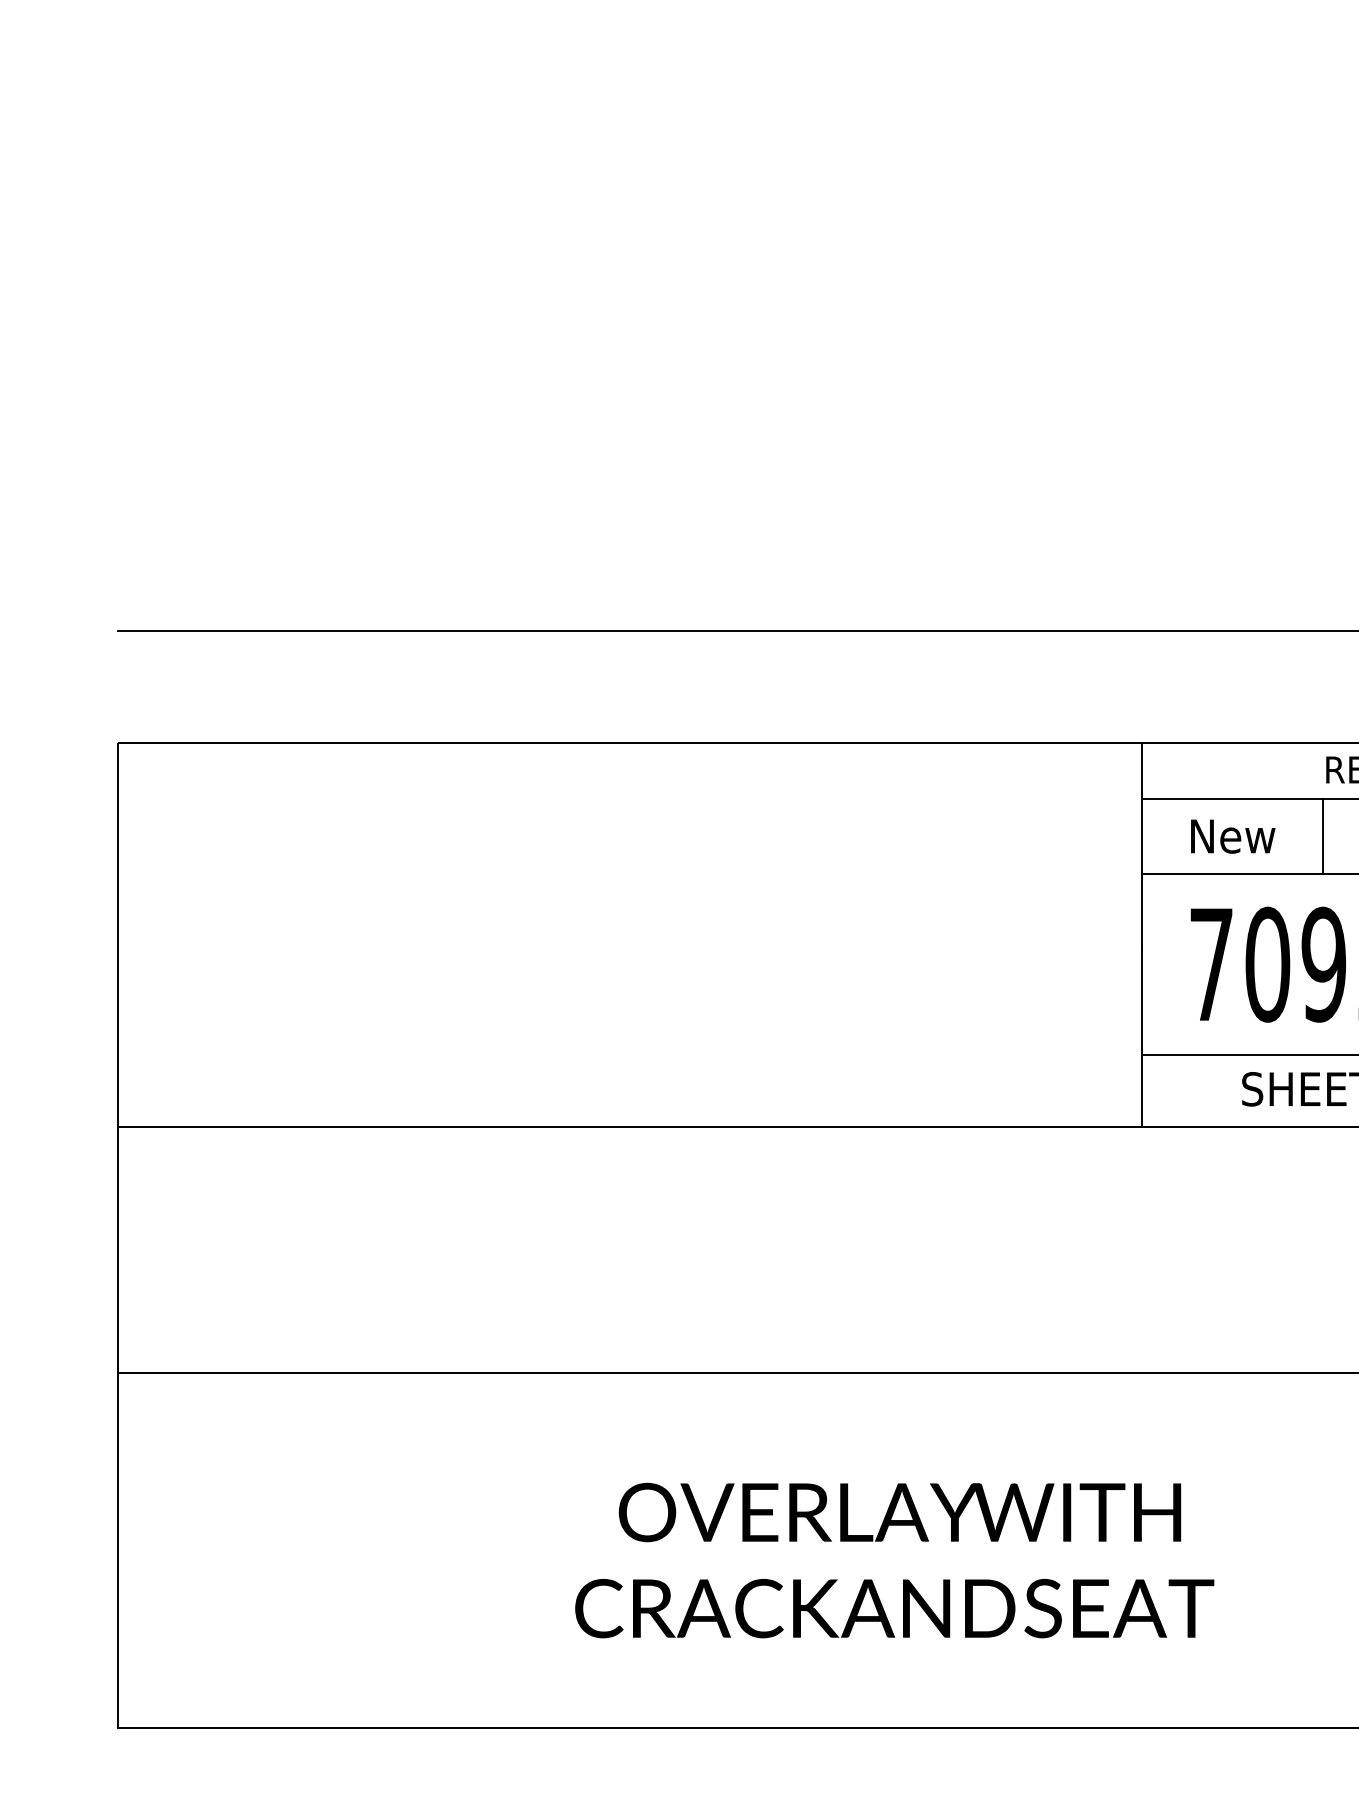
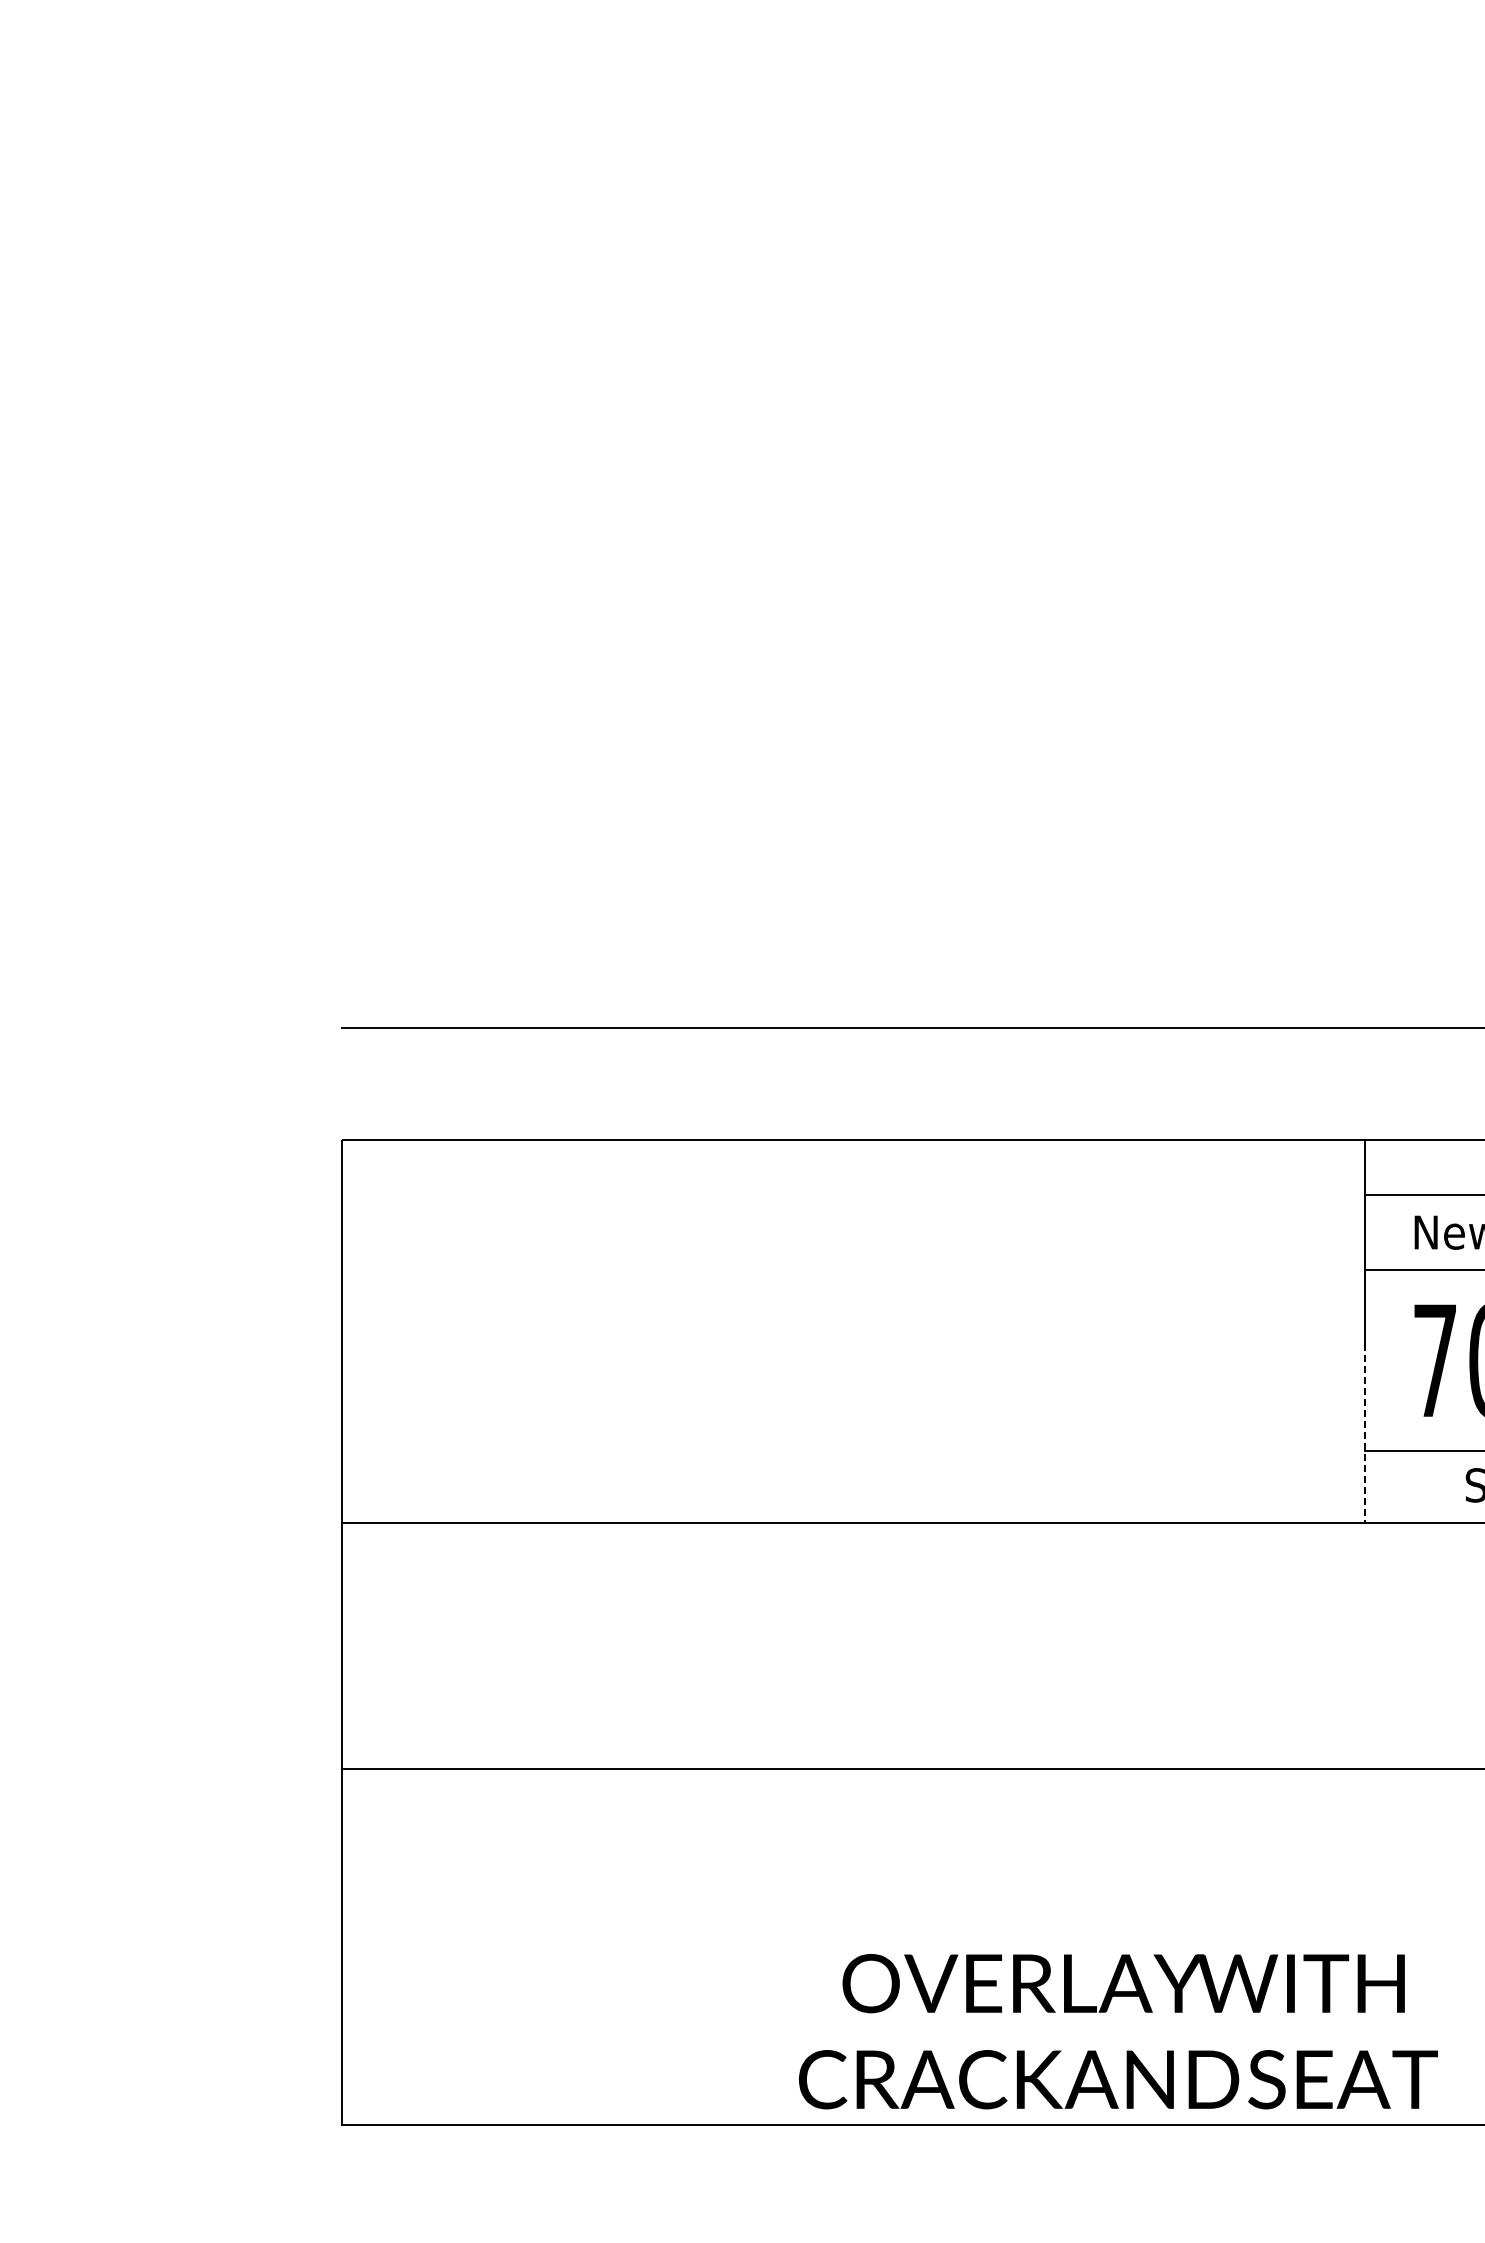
line: (1141, 1037) -> (1365, 1433), solid -> dashed
text: (894, 1560) -> (1118, 2031), moved

